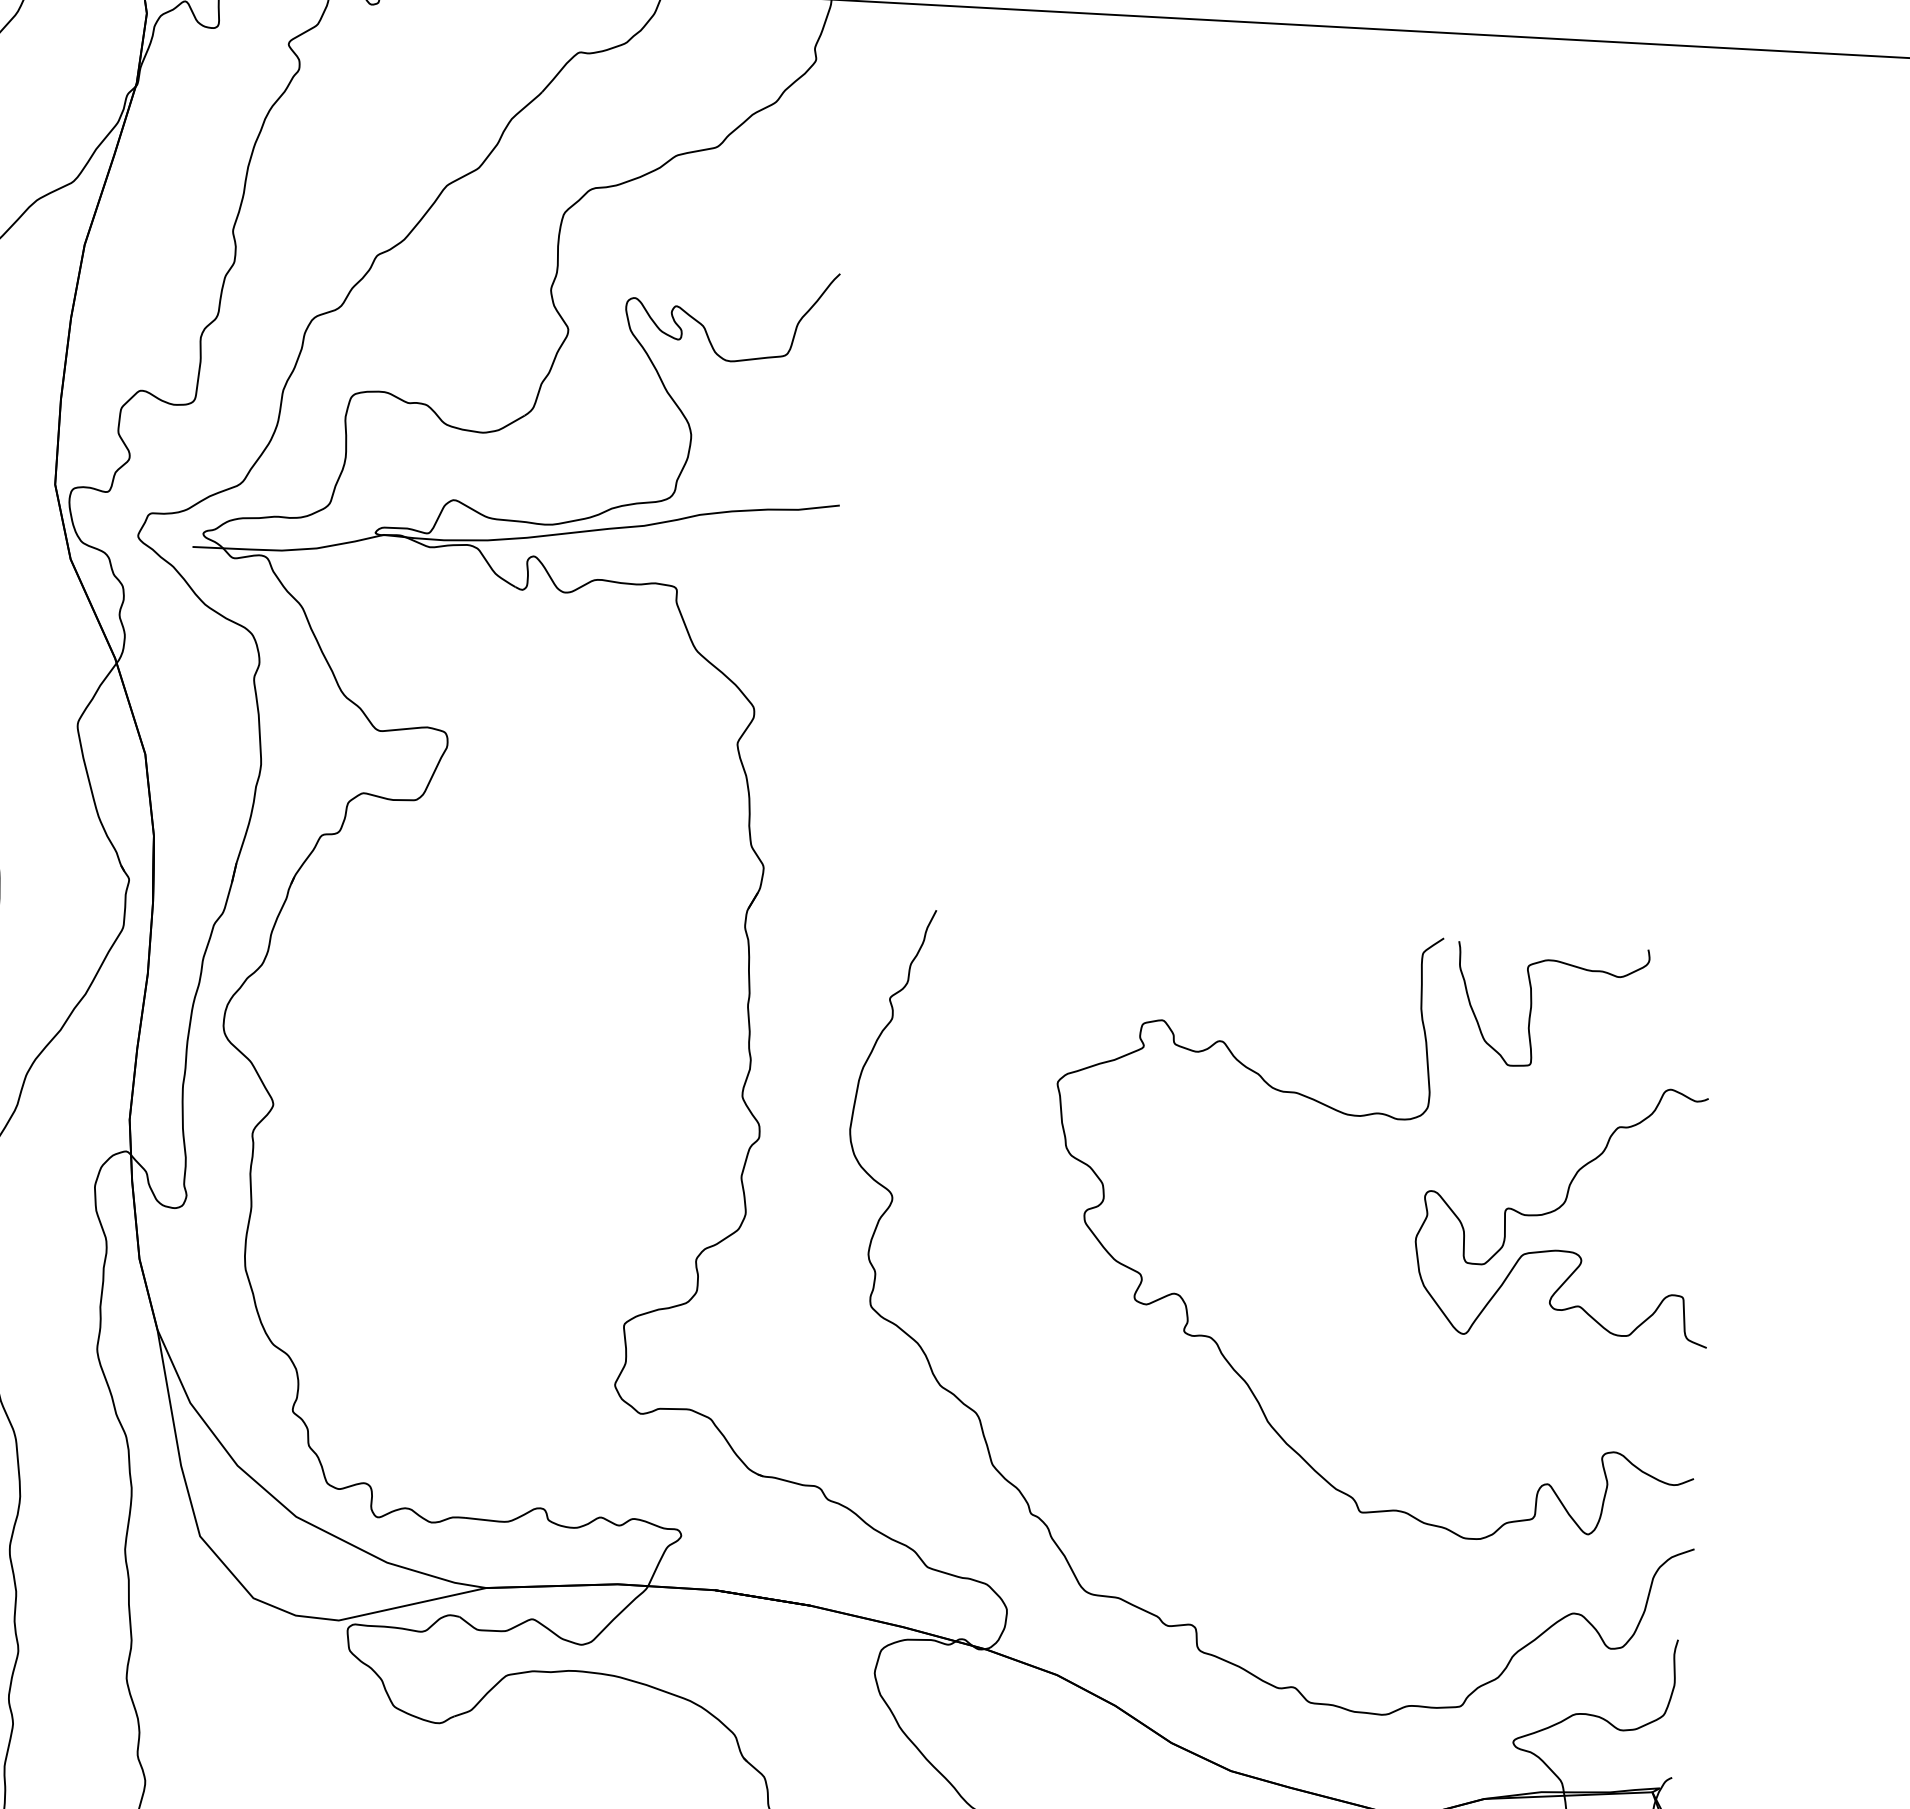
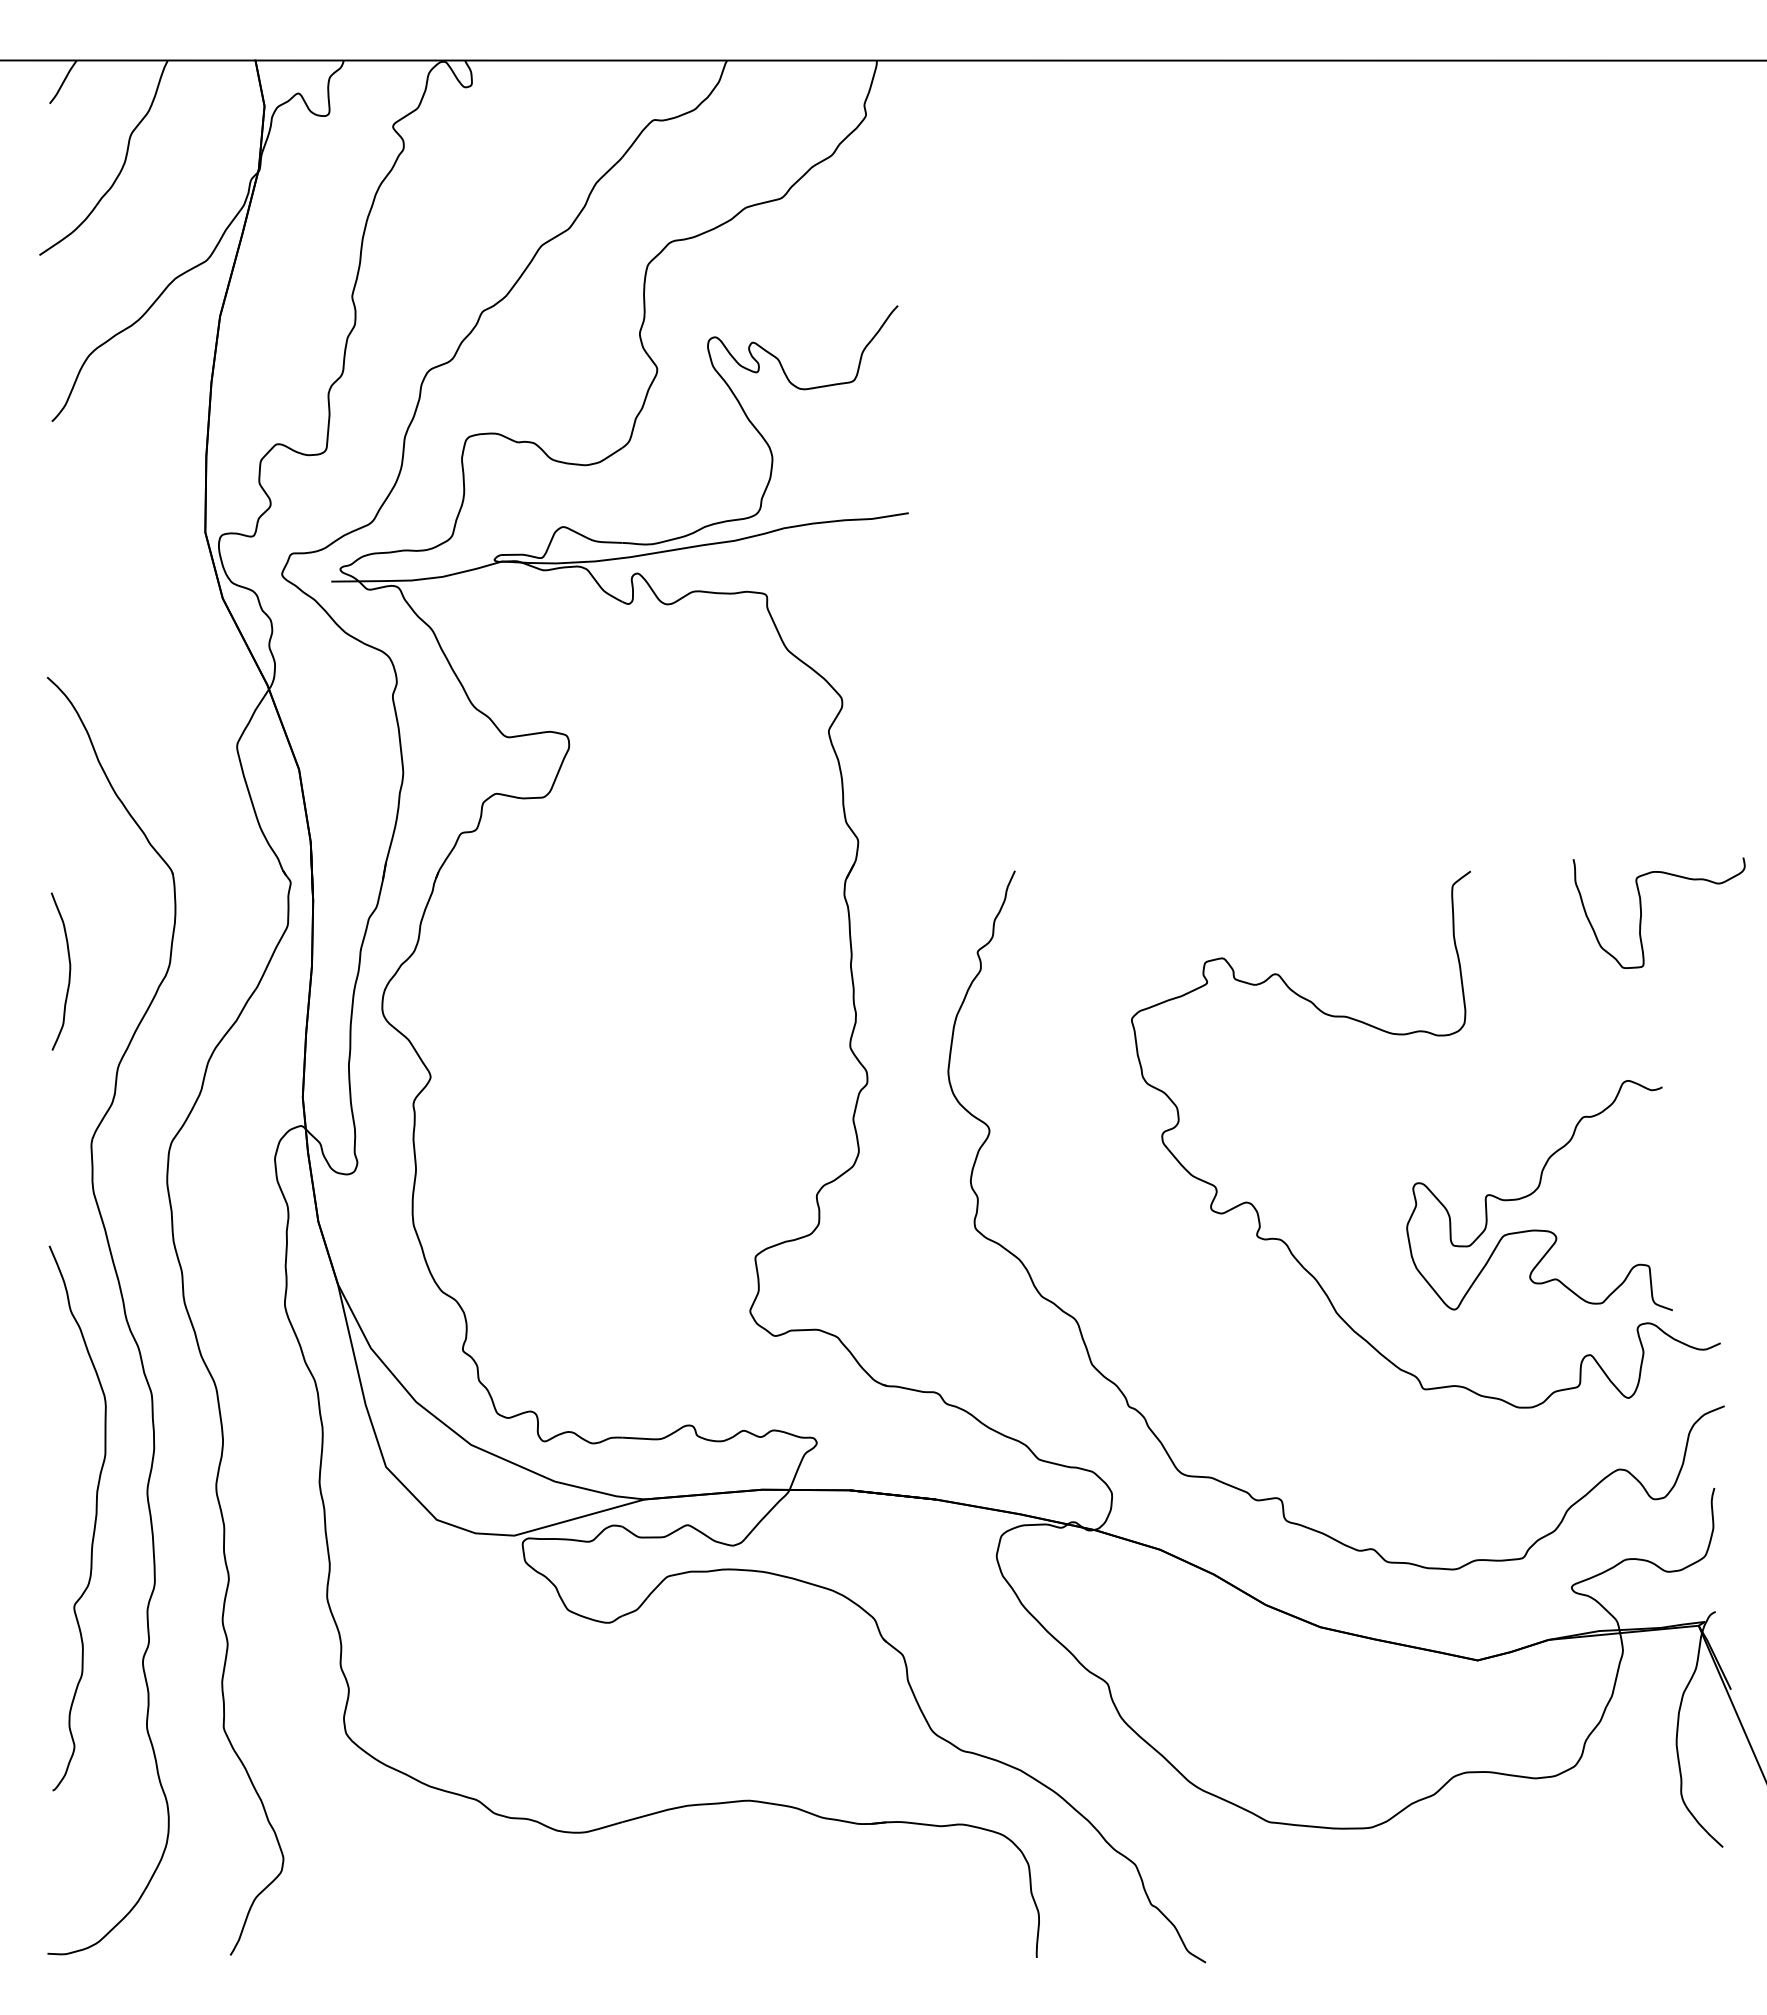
curve: (1531, 1004) -> (1641, 912), moved
curve: (1560, 1207) -> (1535, 1191), moved

